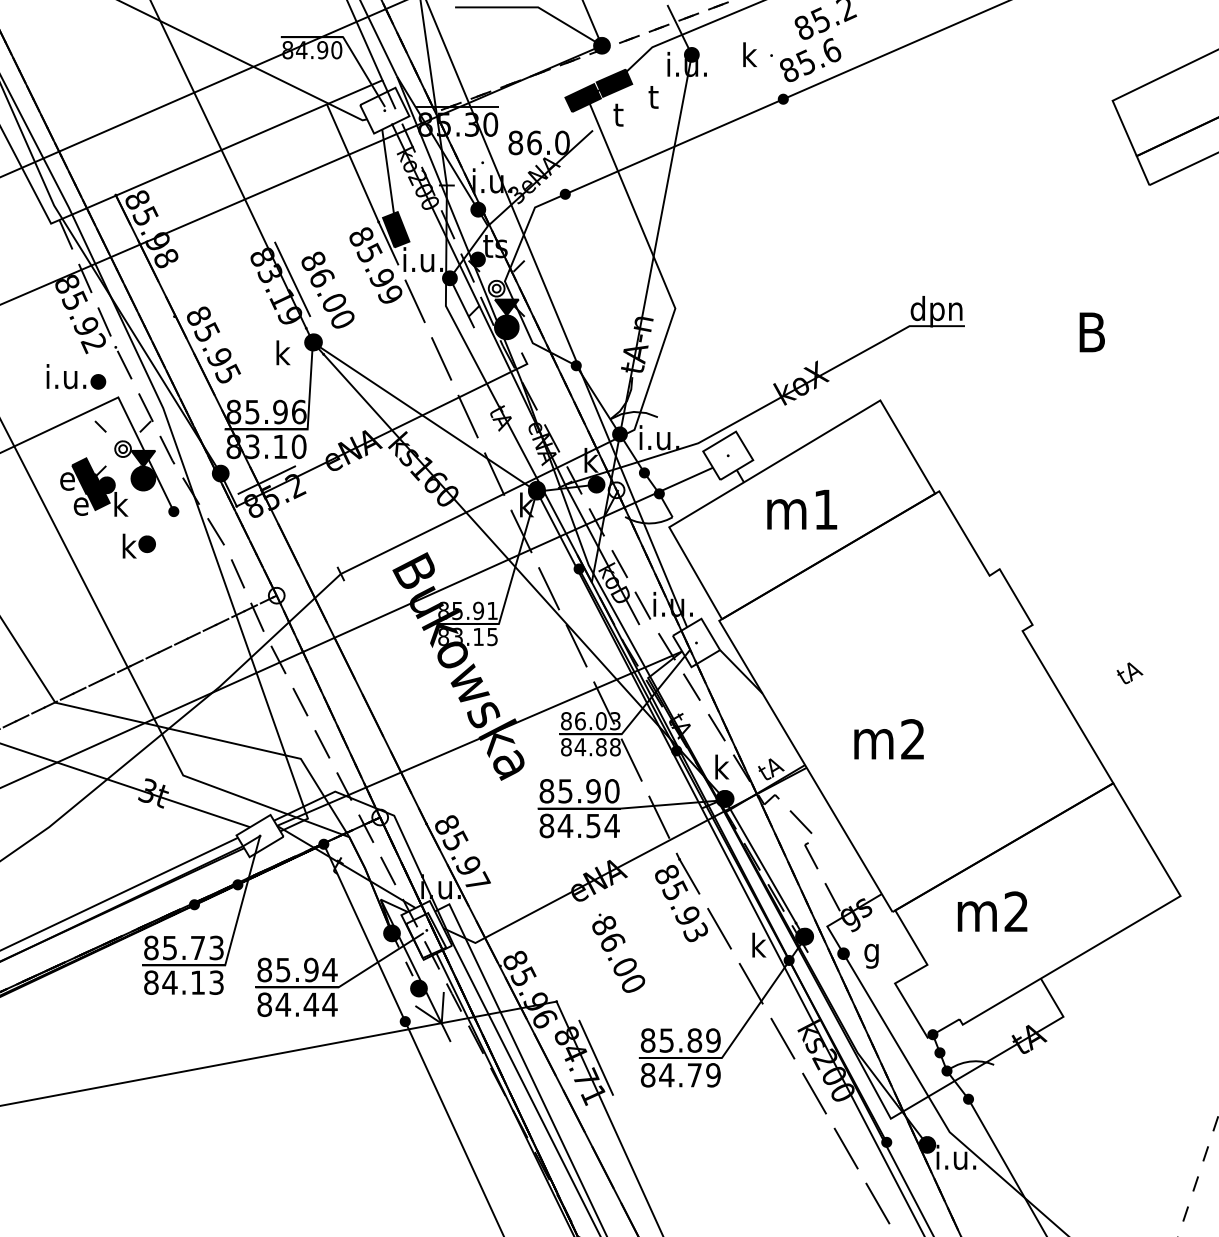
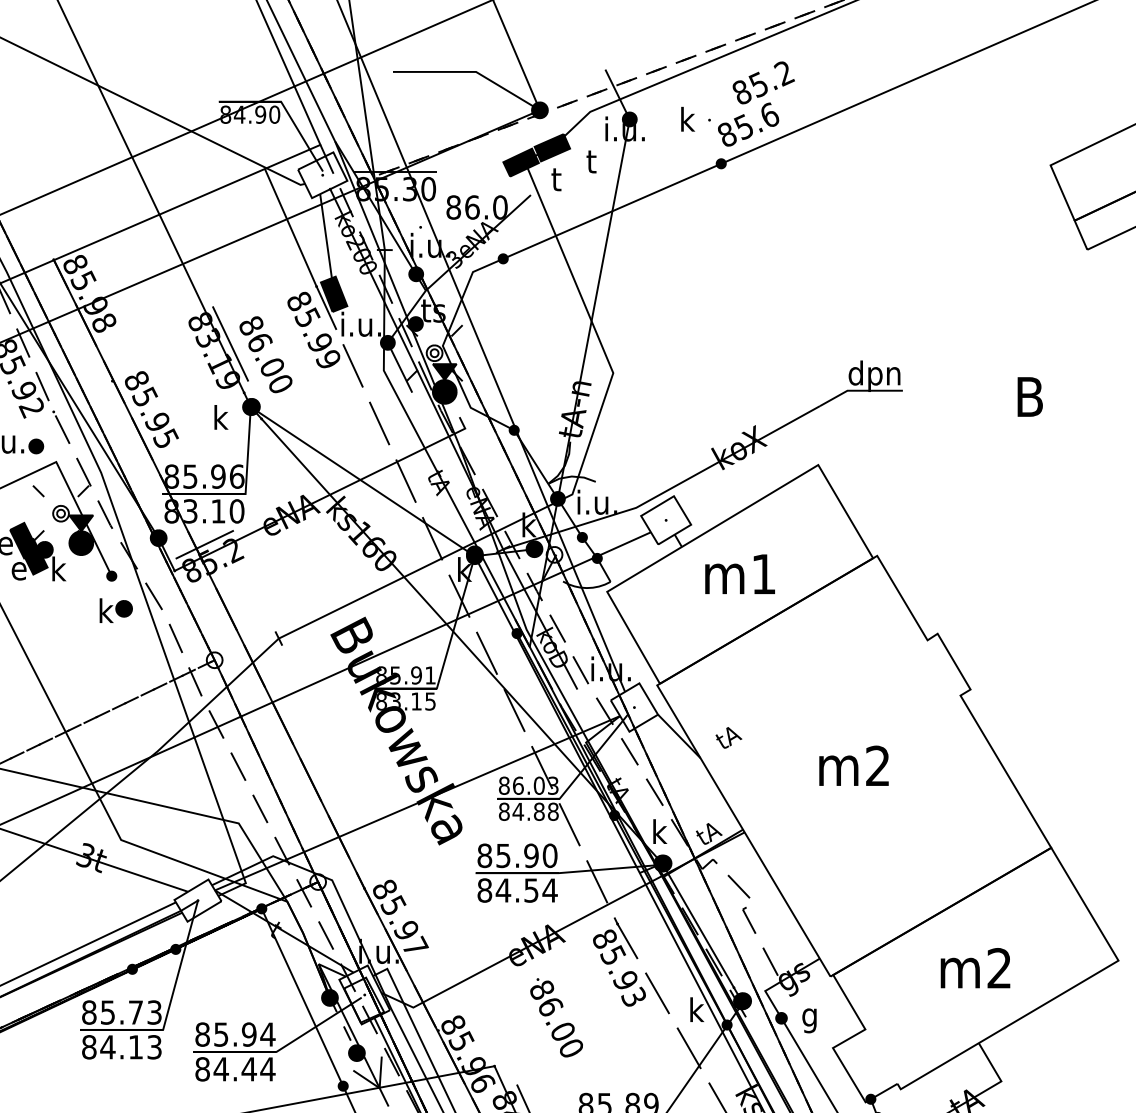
part: (138, 545) -> (115, 610), moved
text: (1129, 673) -> (728, 738), moved
text: (888, 739) -> (853, 766), moved
text: (992, 911) -> (975, 968), moved

